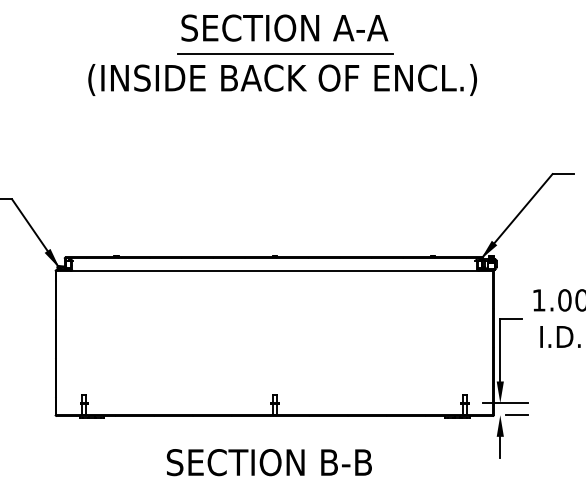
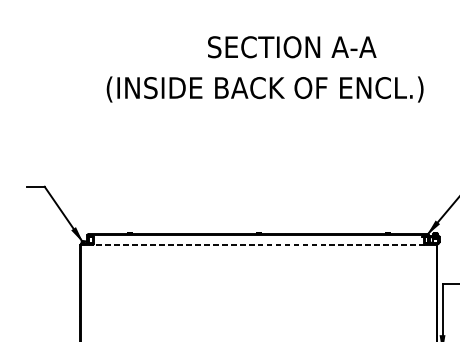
text: (284, 27) -> (291, 46), moved
line: (284, 54) -> (266, 68), removed
line: (274, 270) -> (258, 244), solid -> dashed

